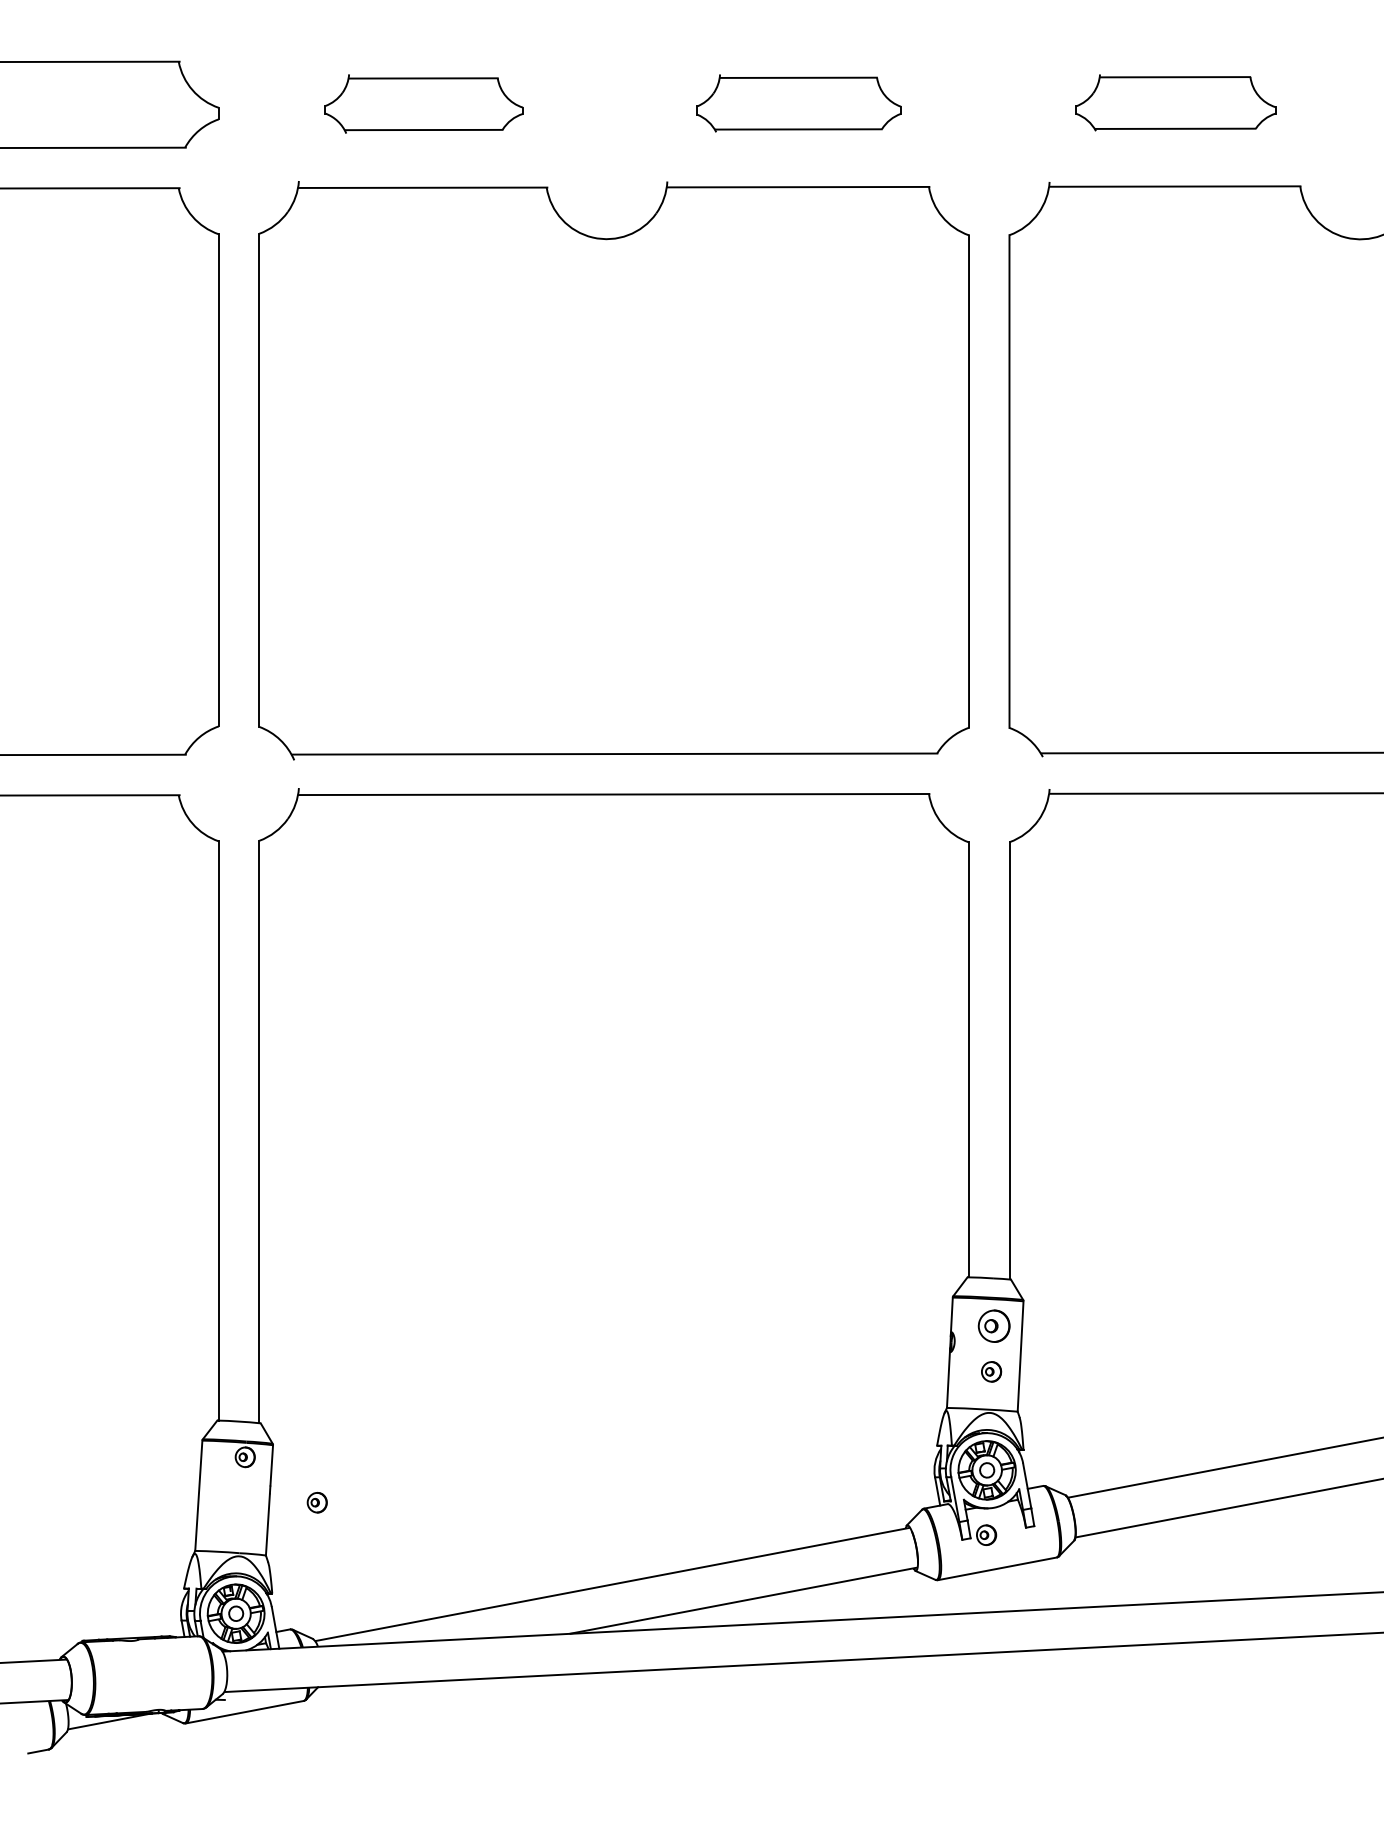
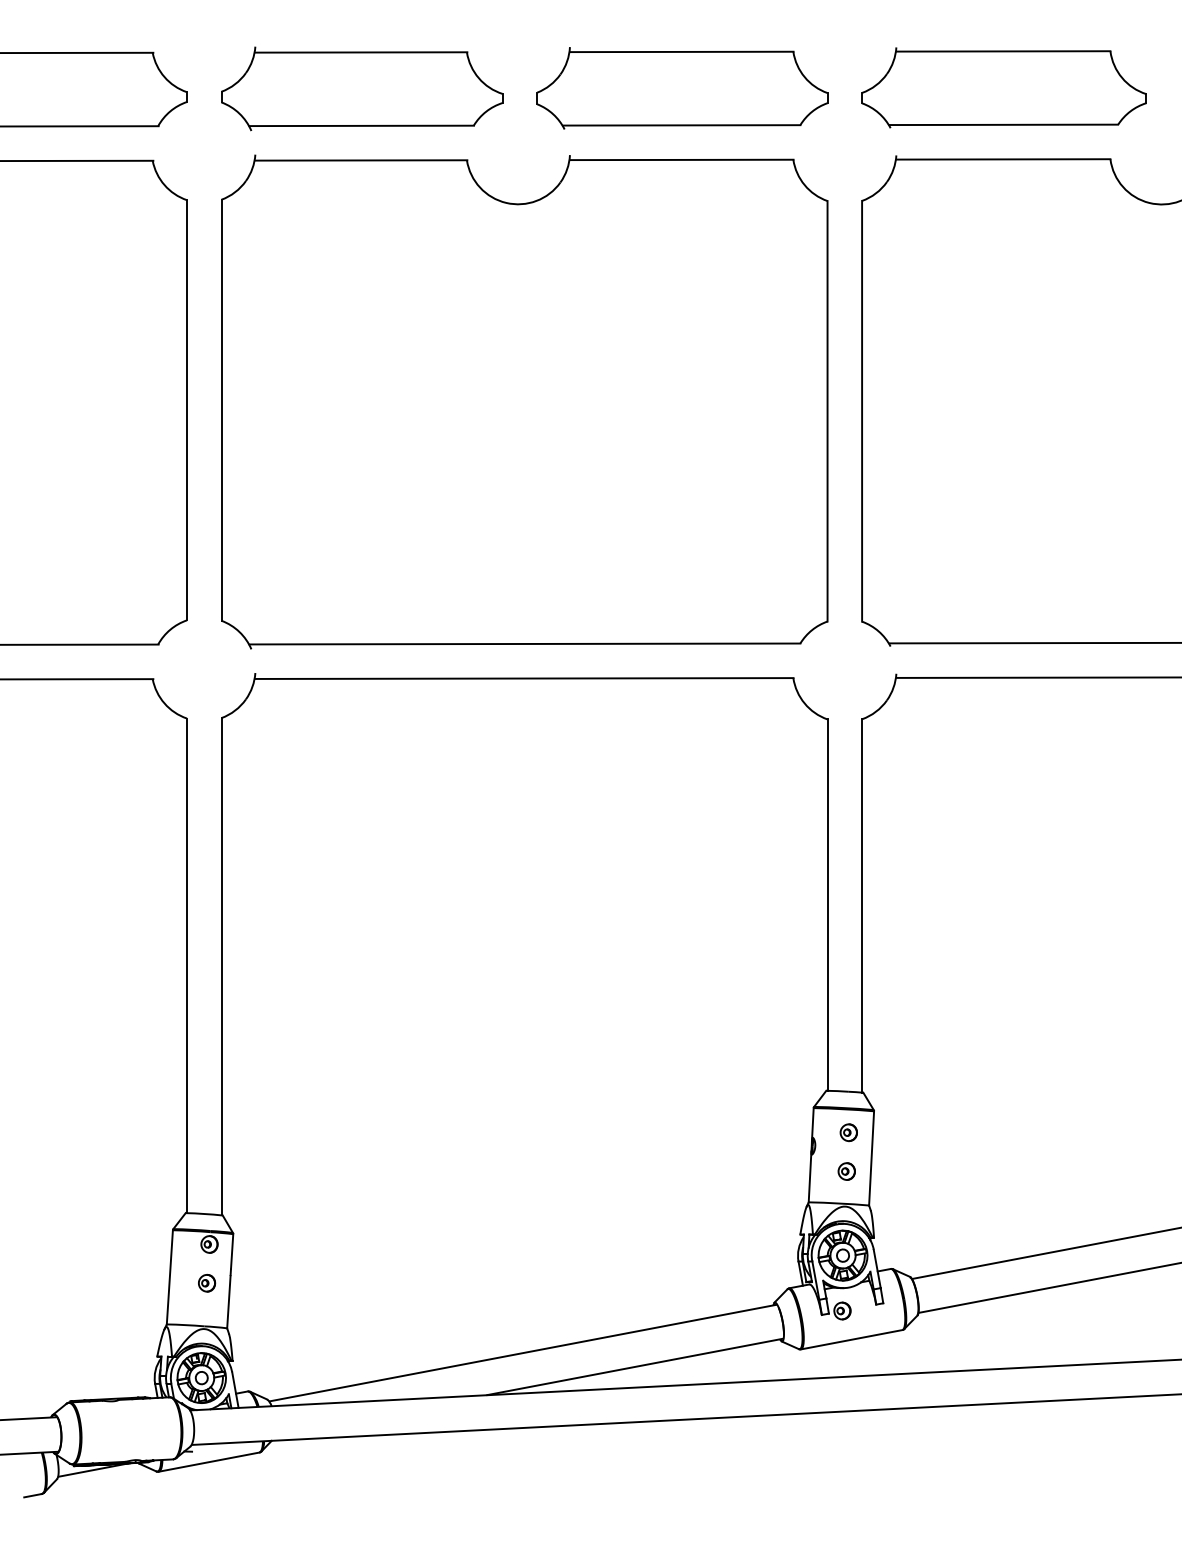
part: (1175, 102) -> (1003, 87), size x1.67
part: (424, 103) -> (362, 88), size x1.67
part: (799, 103) -> (682, 88), size x1.67
part: (993, 1326) -> (848, 1132), size x0.62
part: (317, 1502) -> (207, 1283), moved

